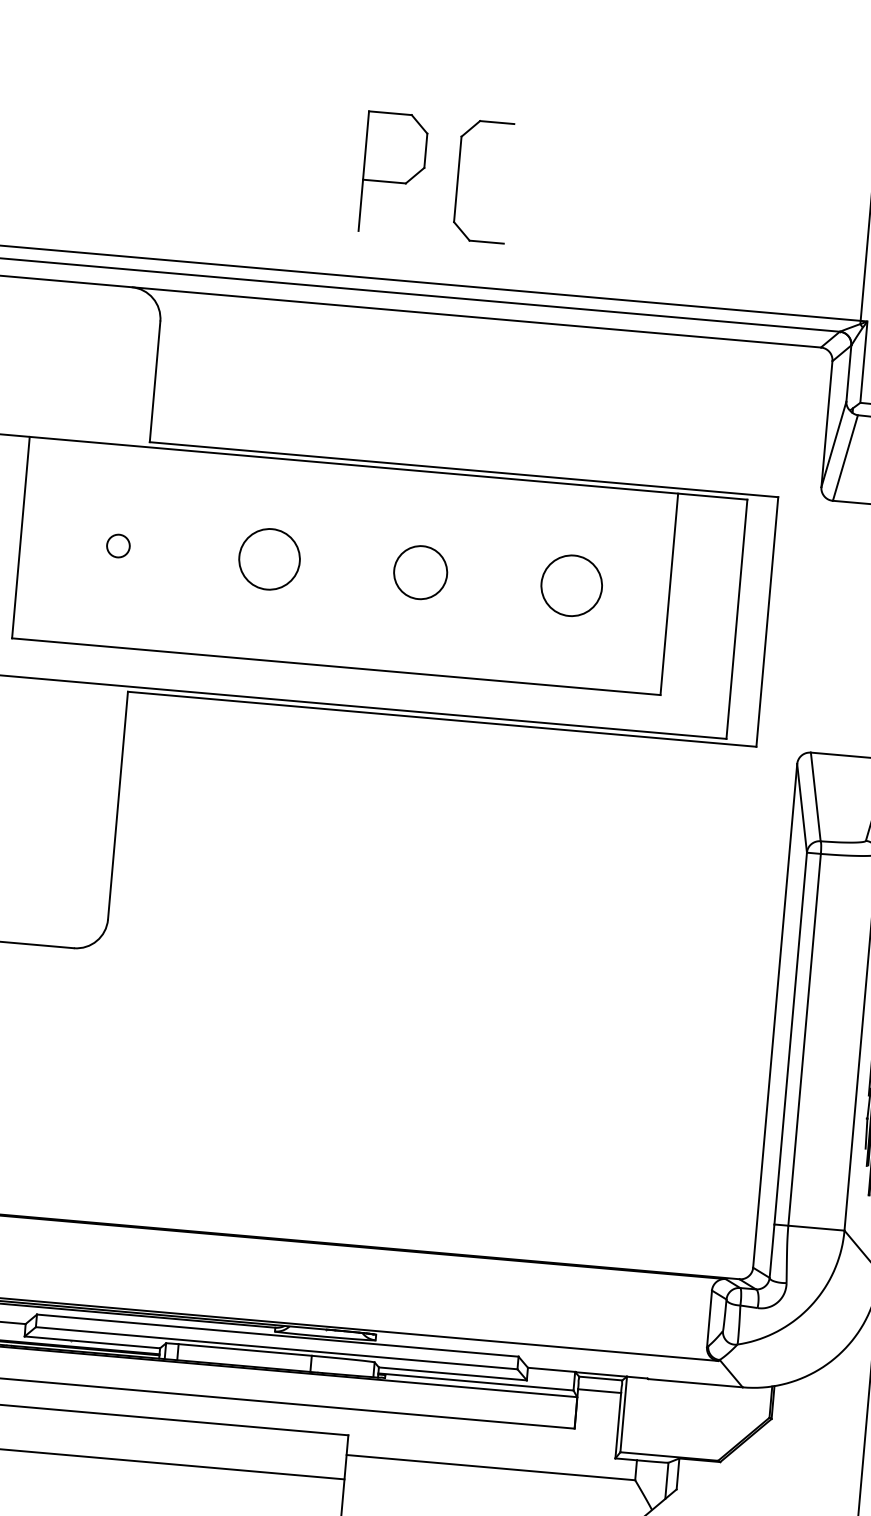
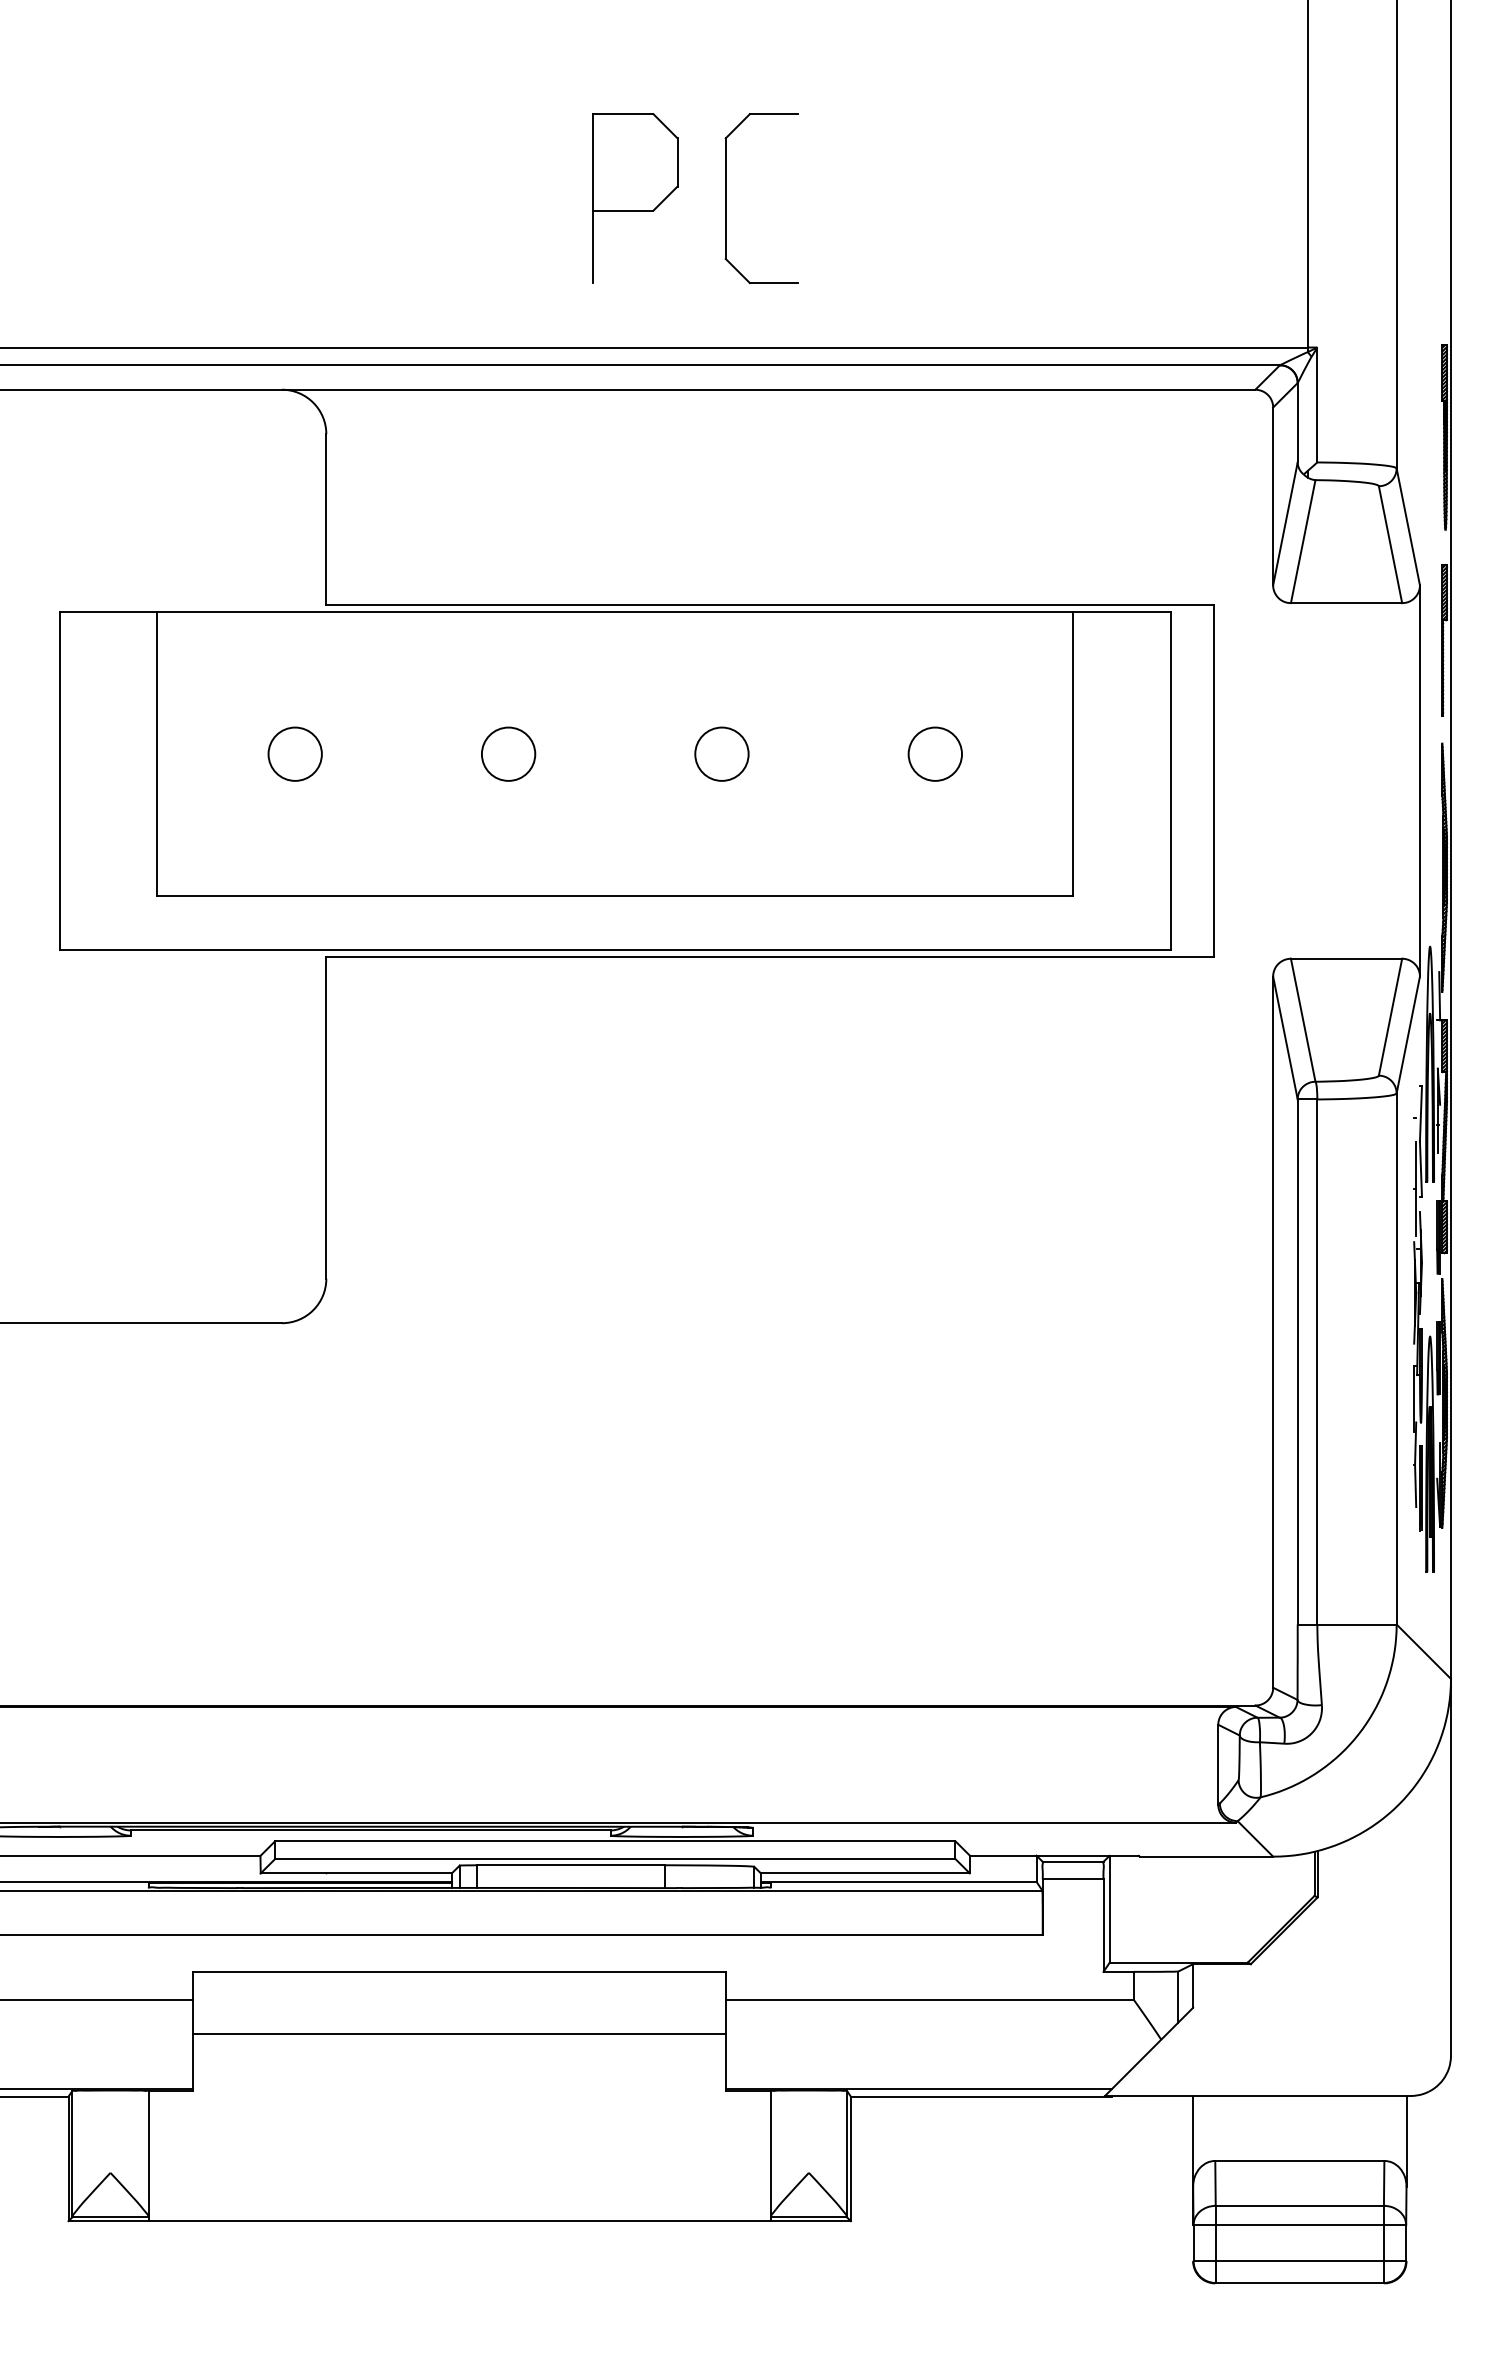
circle: (118, 545) -> (294, 753), size x1.67
circle: (269, 558) -> (508, 753), size x0.62
circle: (420, 572) -> (721, 753), size x0.71
circle: (571, 585) -> (935, 753), size x0.62

